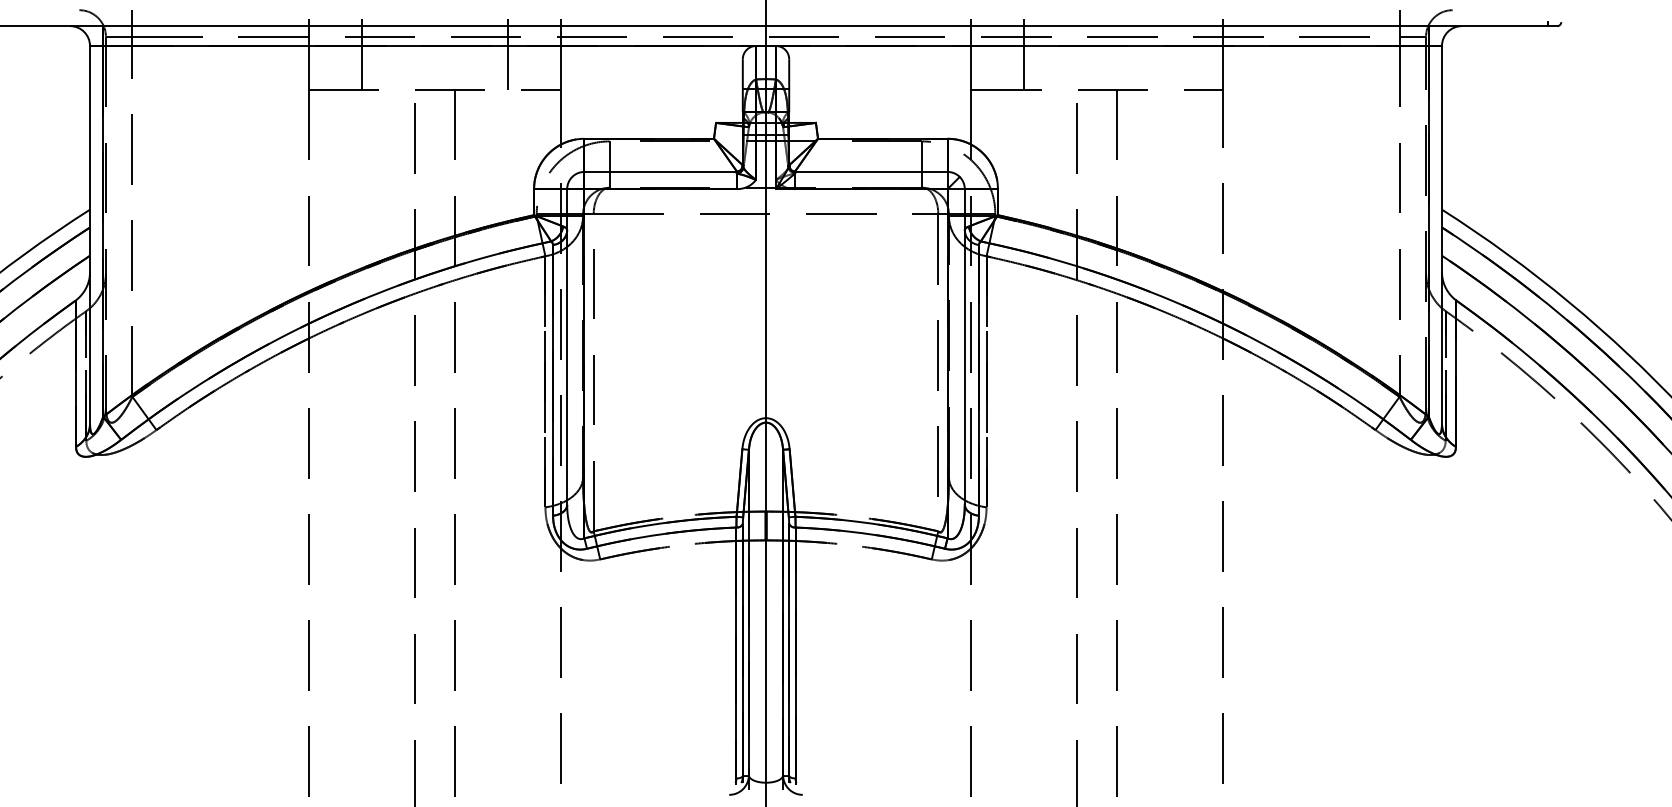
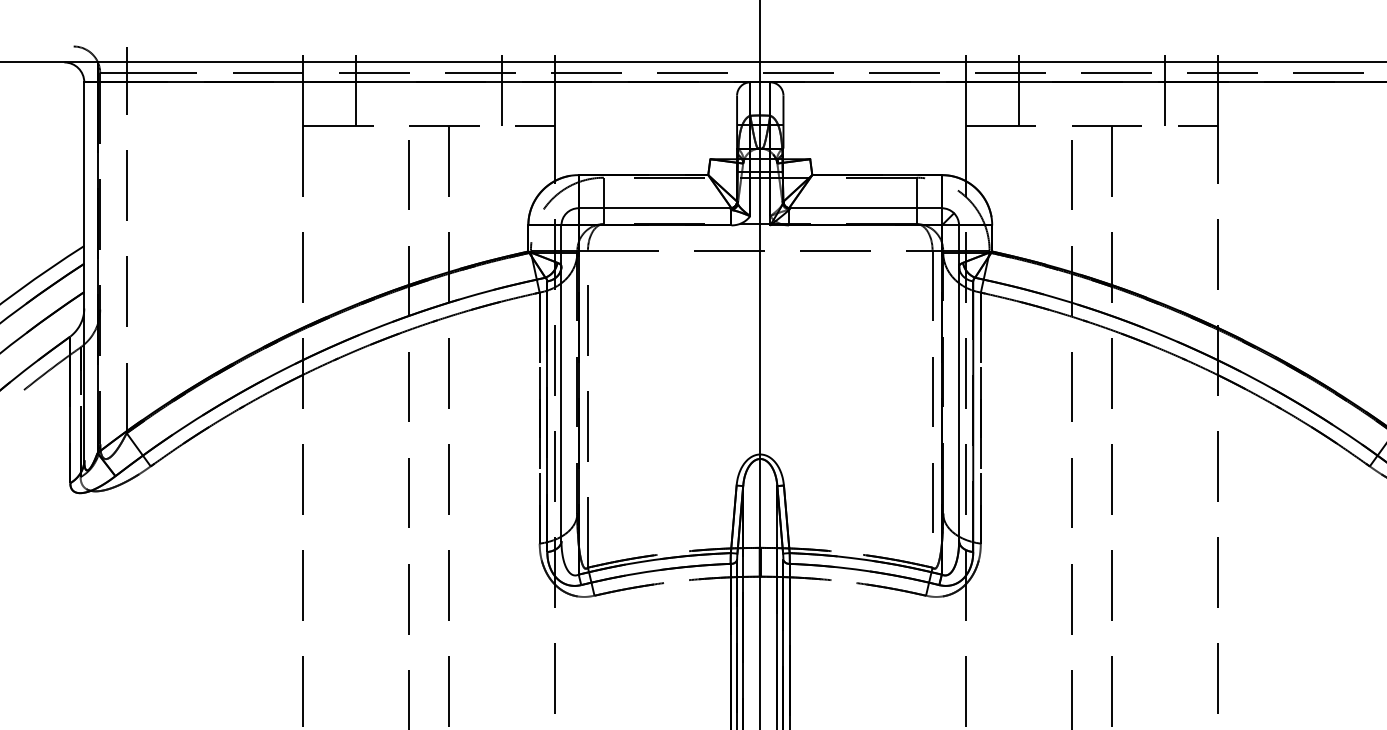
line: (1170, 49) -> (1164, 85), added

